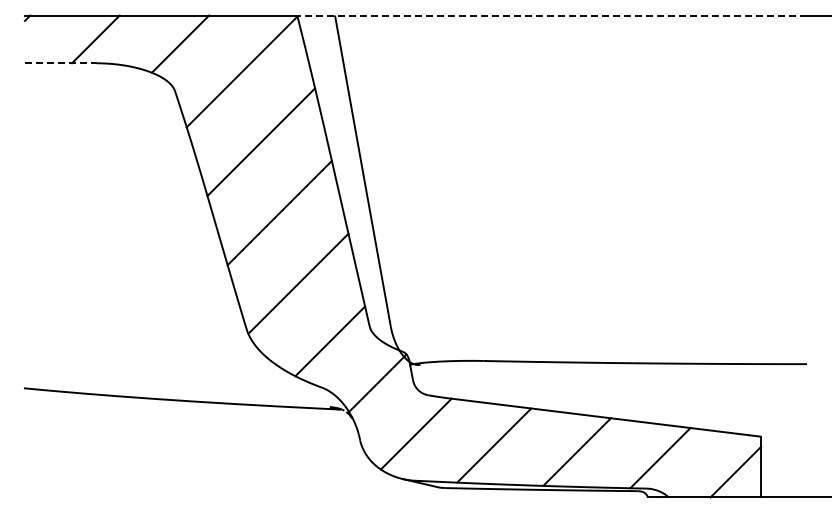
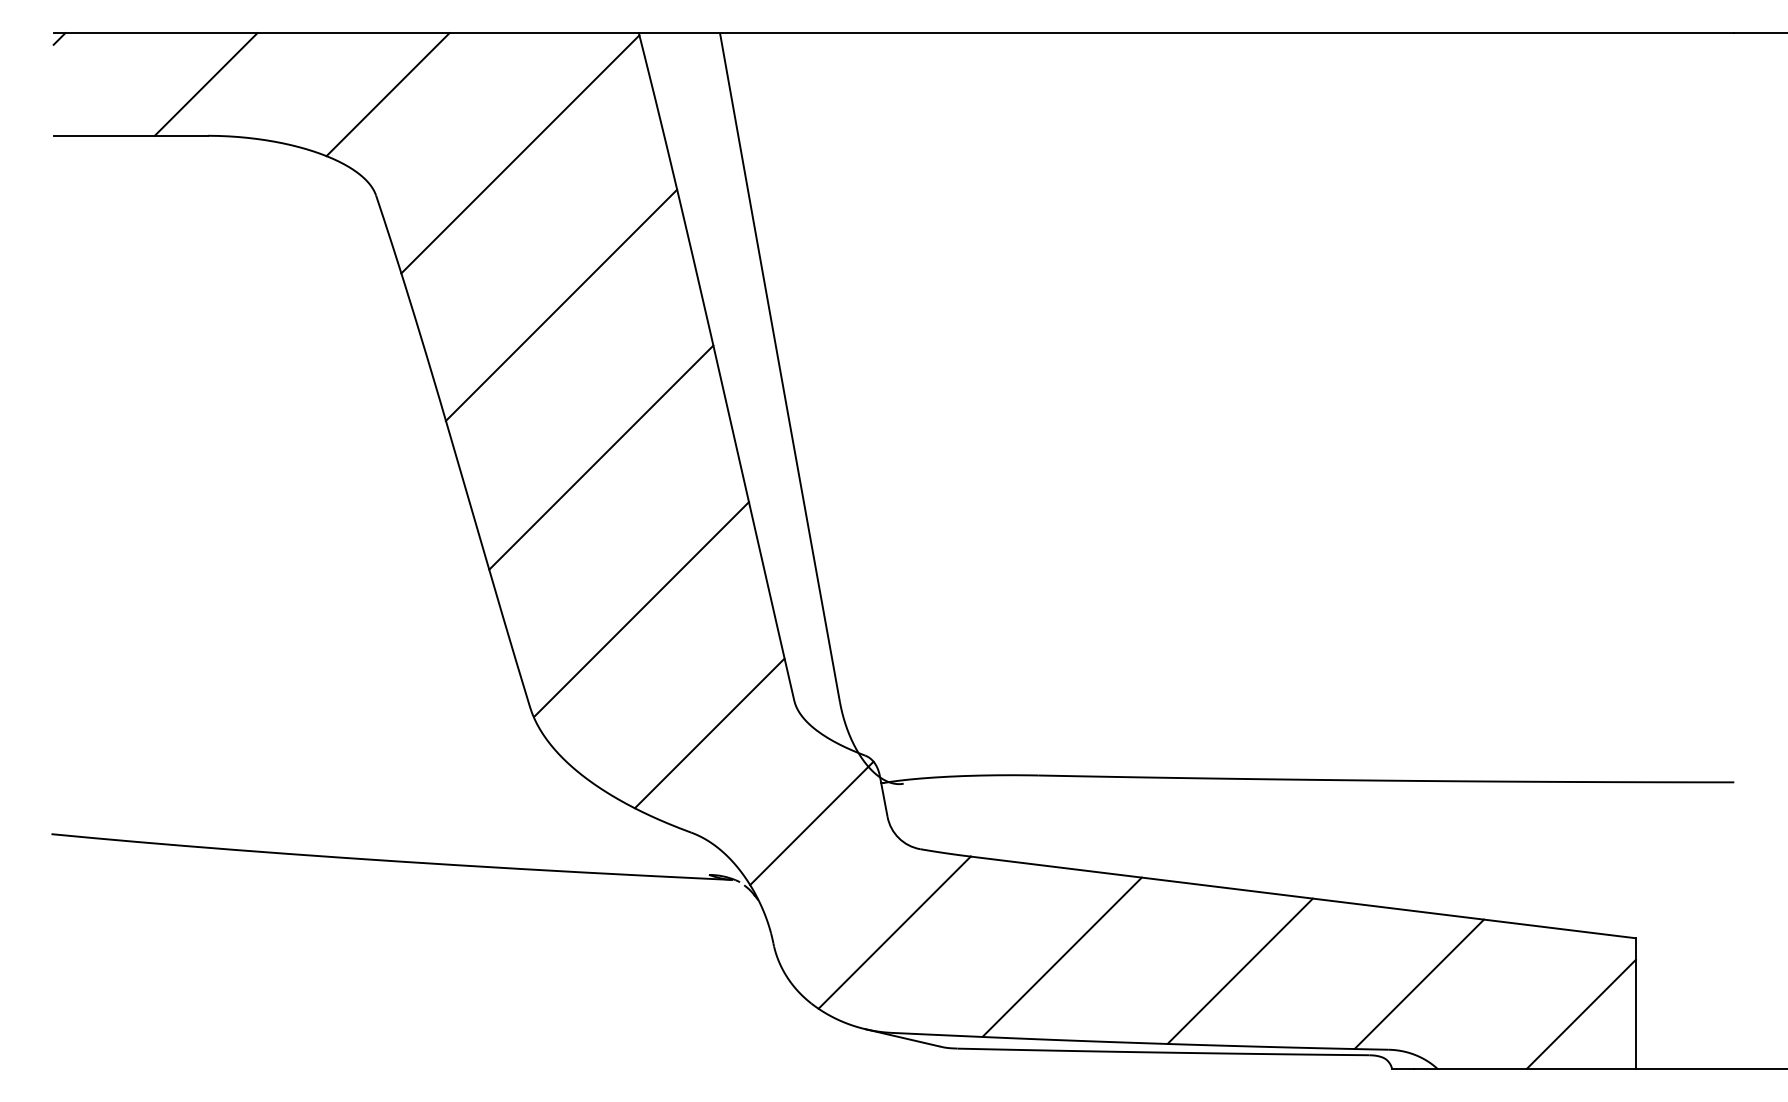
line: (552, 15) -> (1187, 33), dashed -> solid
line: (60, 63) -> (130, 136), dashed -> solid

